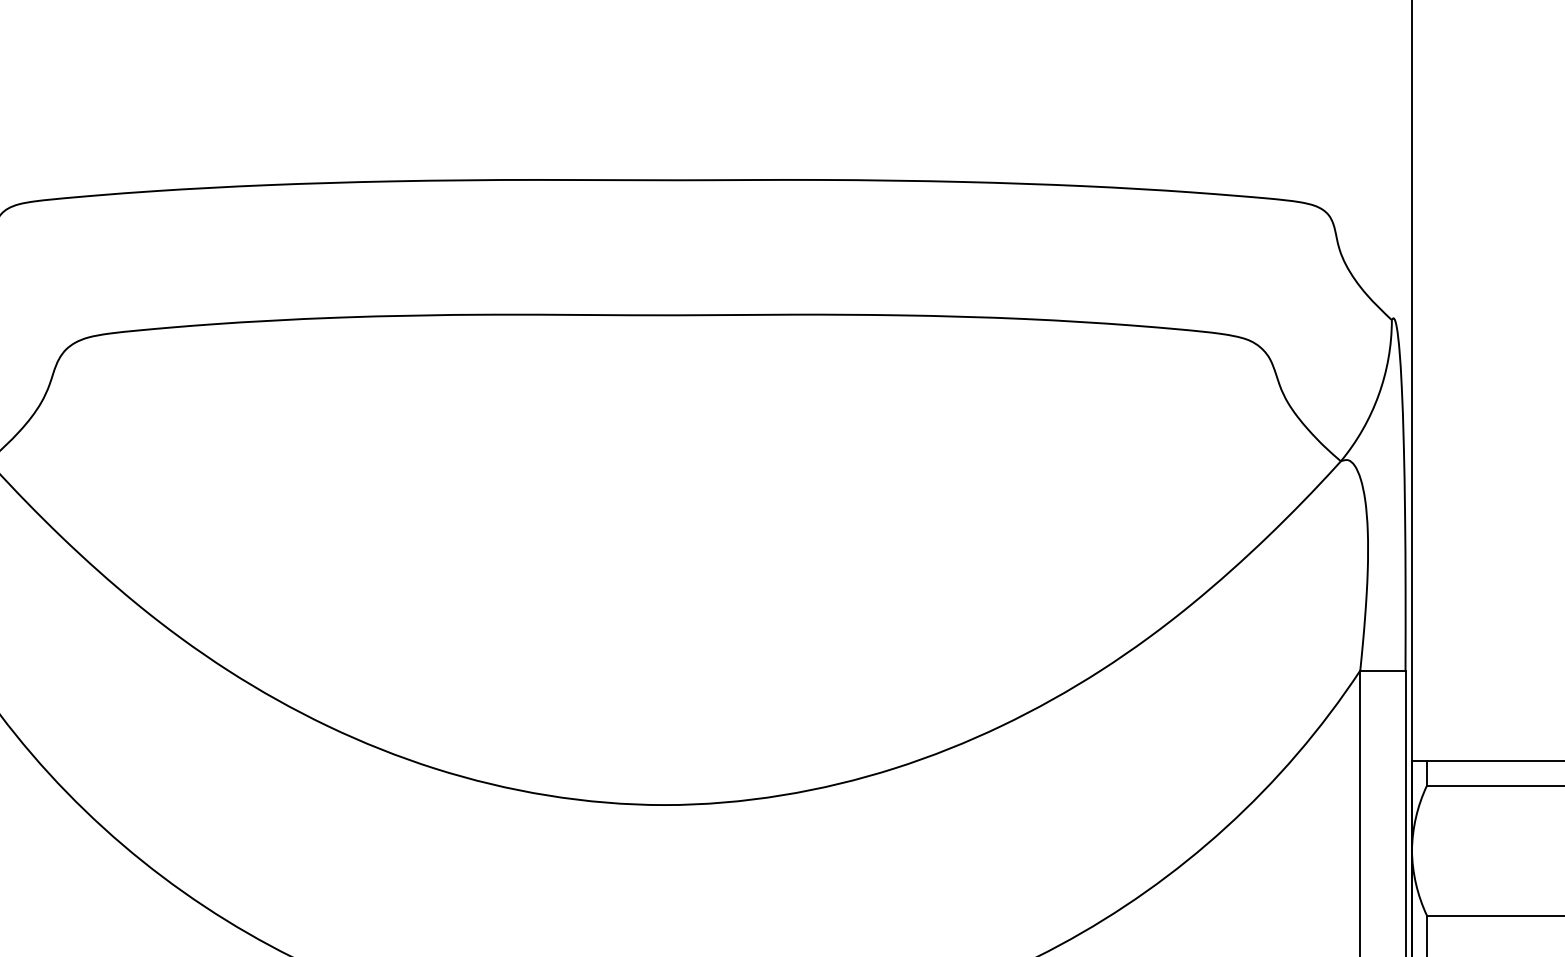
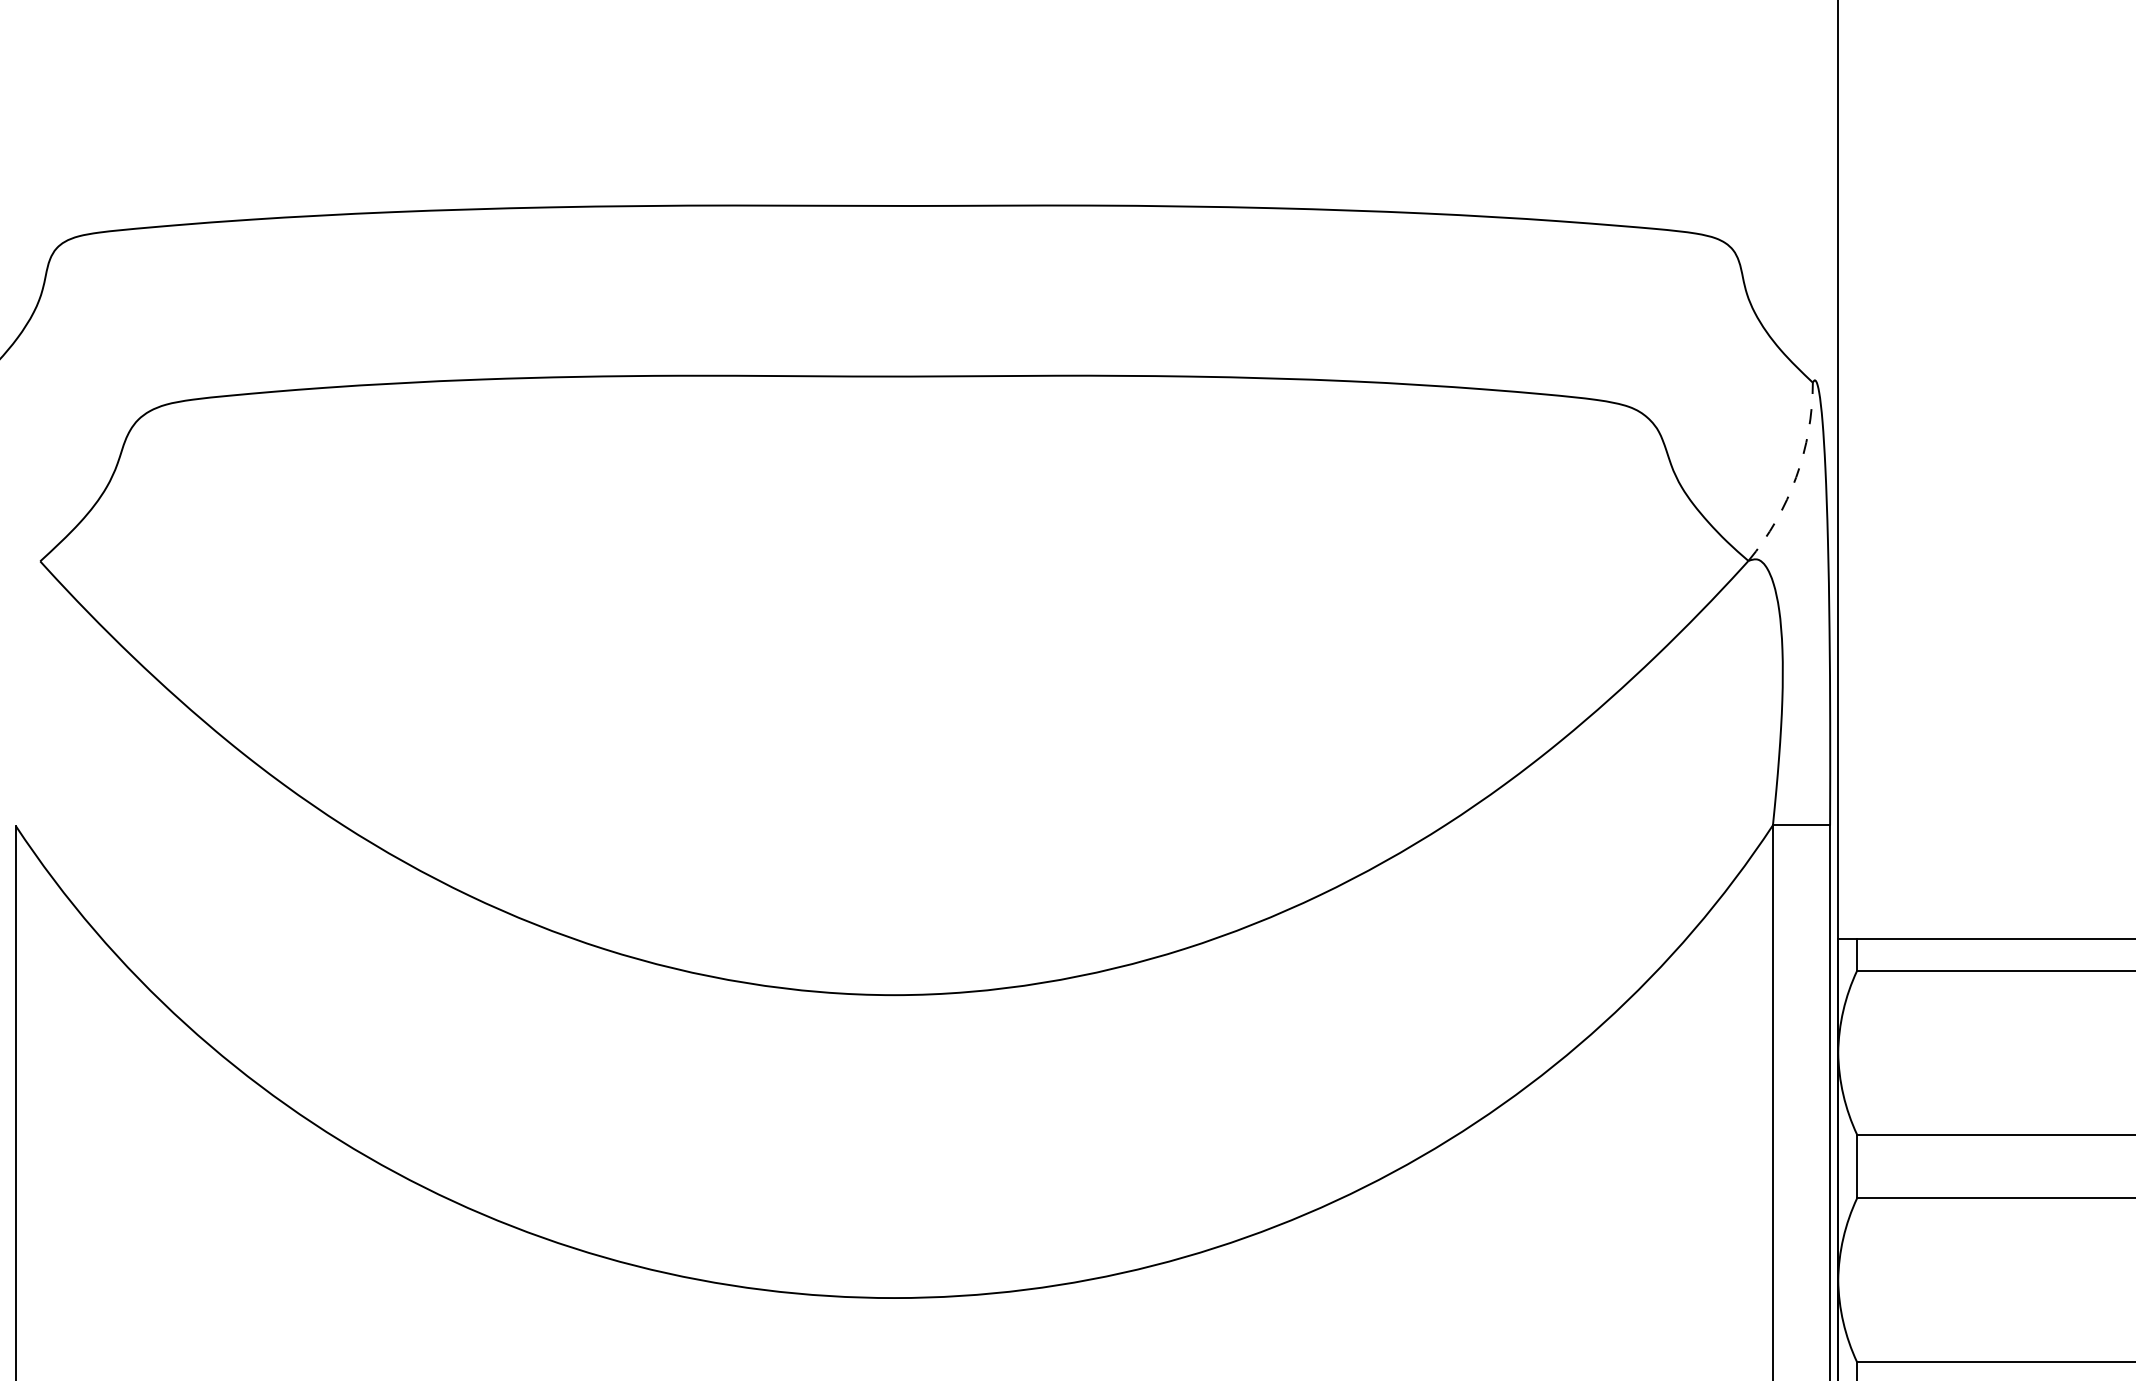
arc: (1378, 395) -> (1796, 477), solid -> dashed

